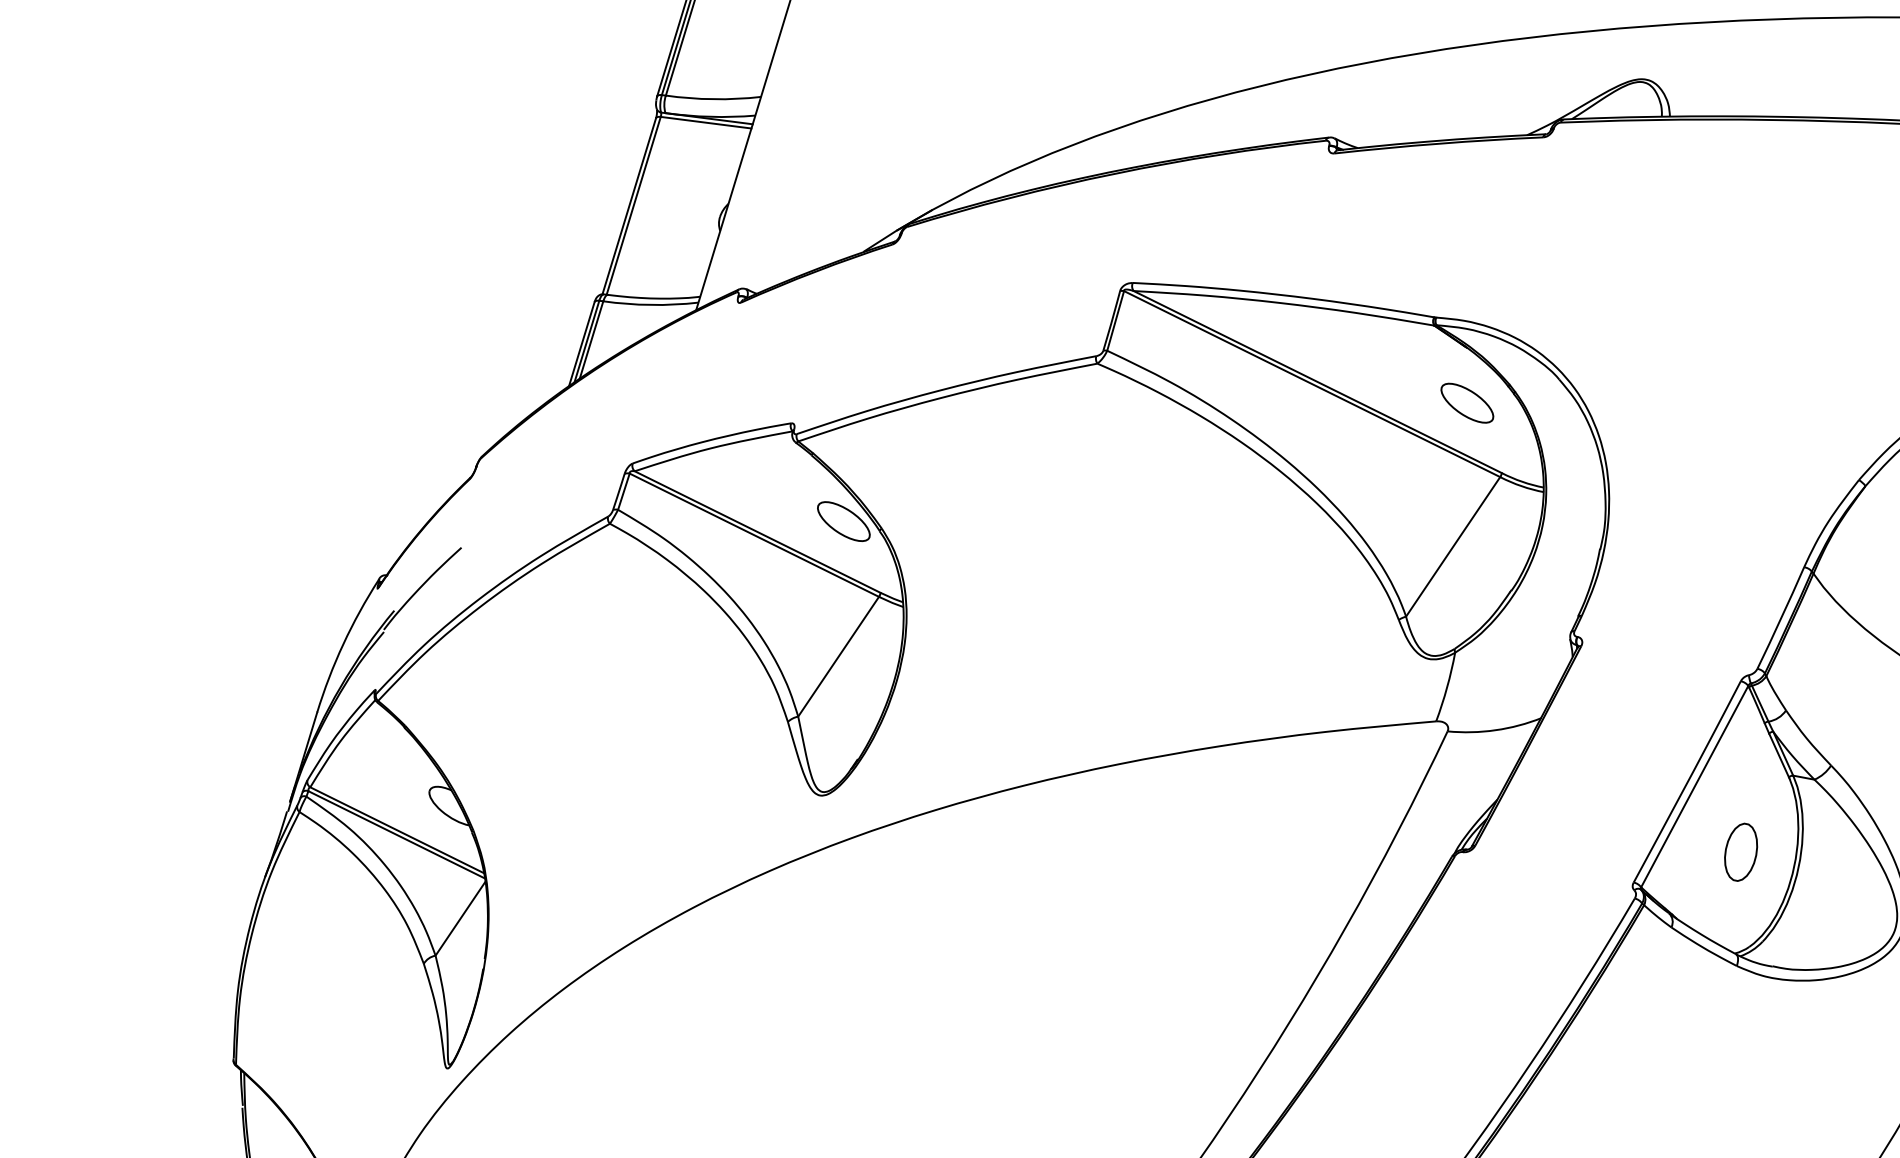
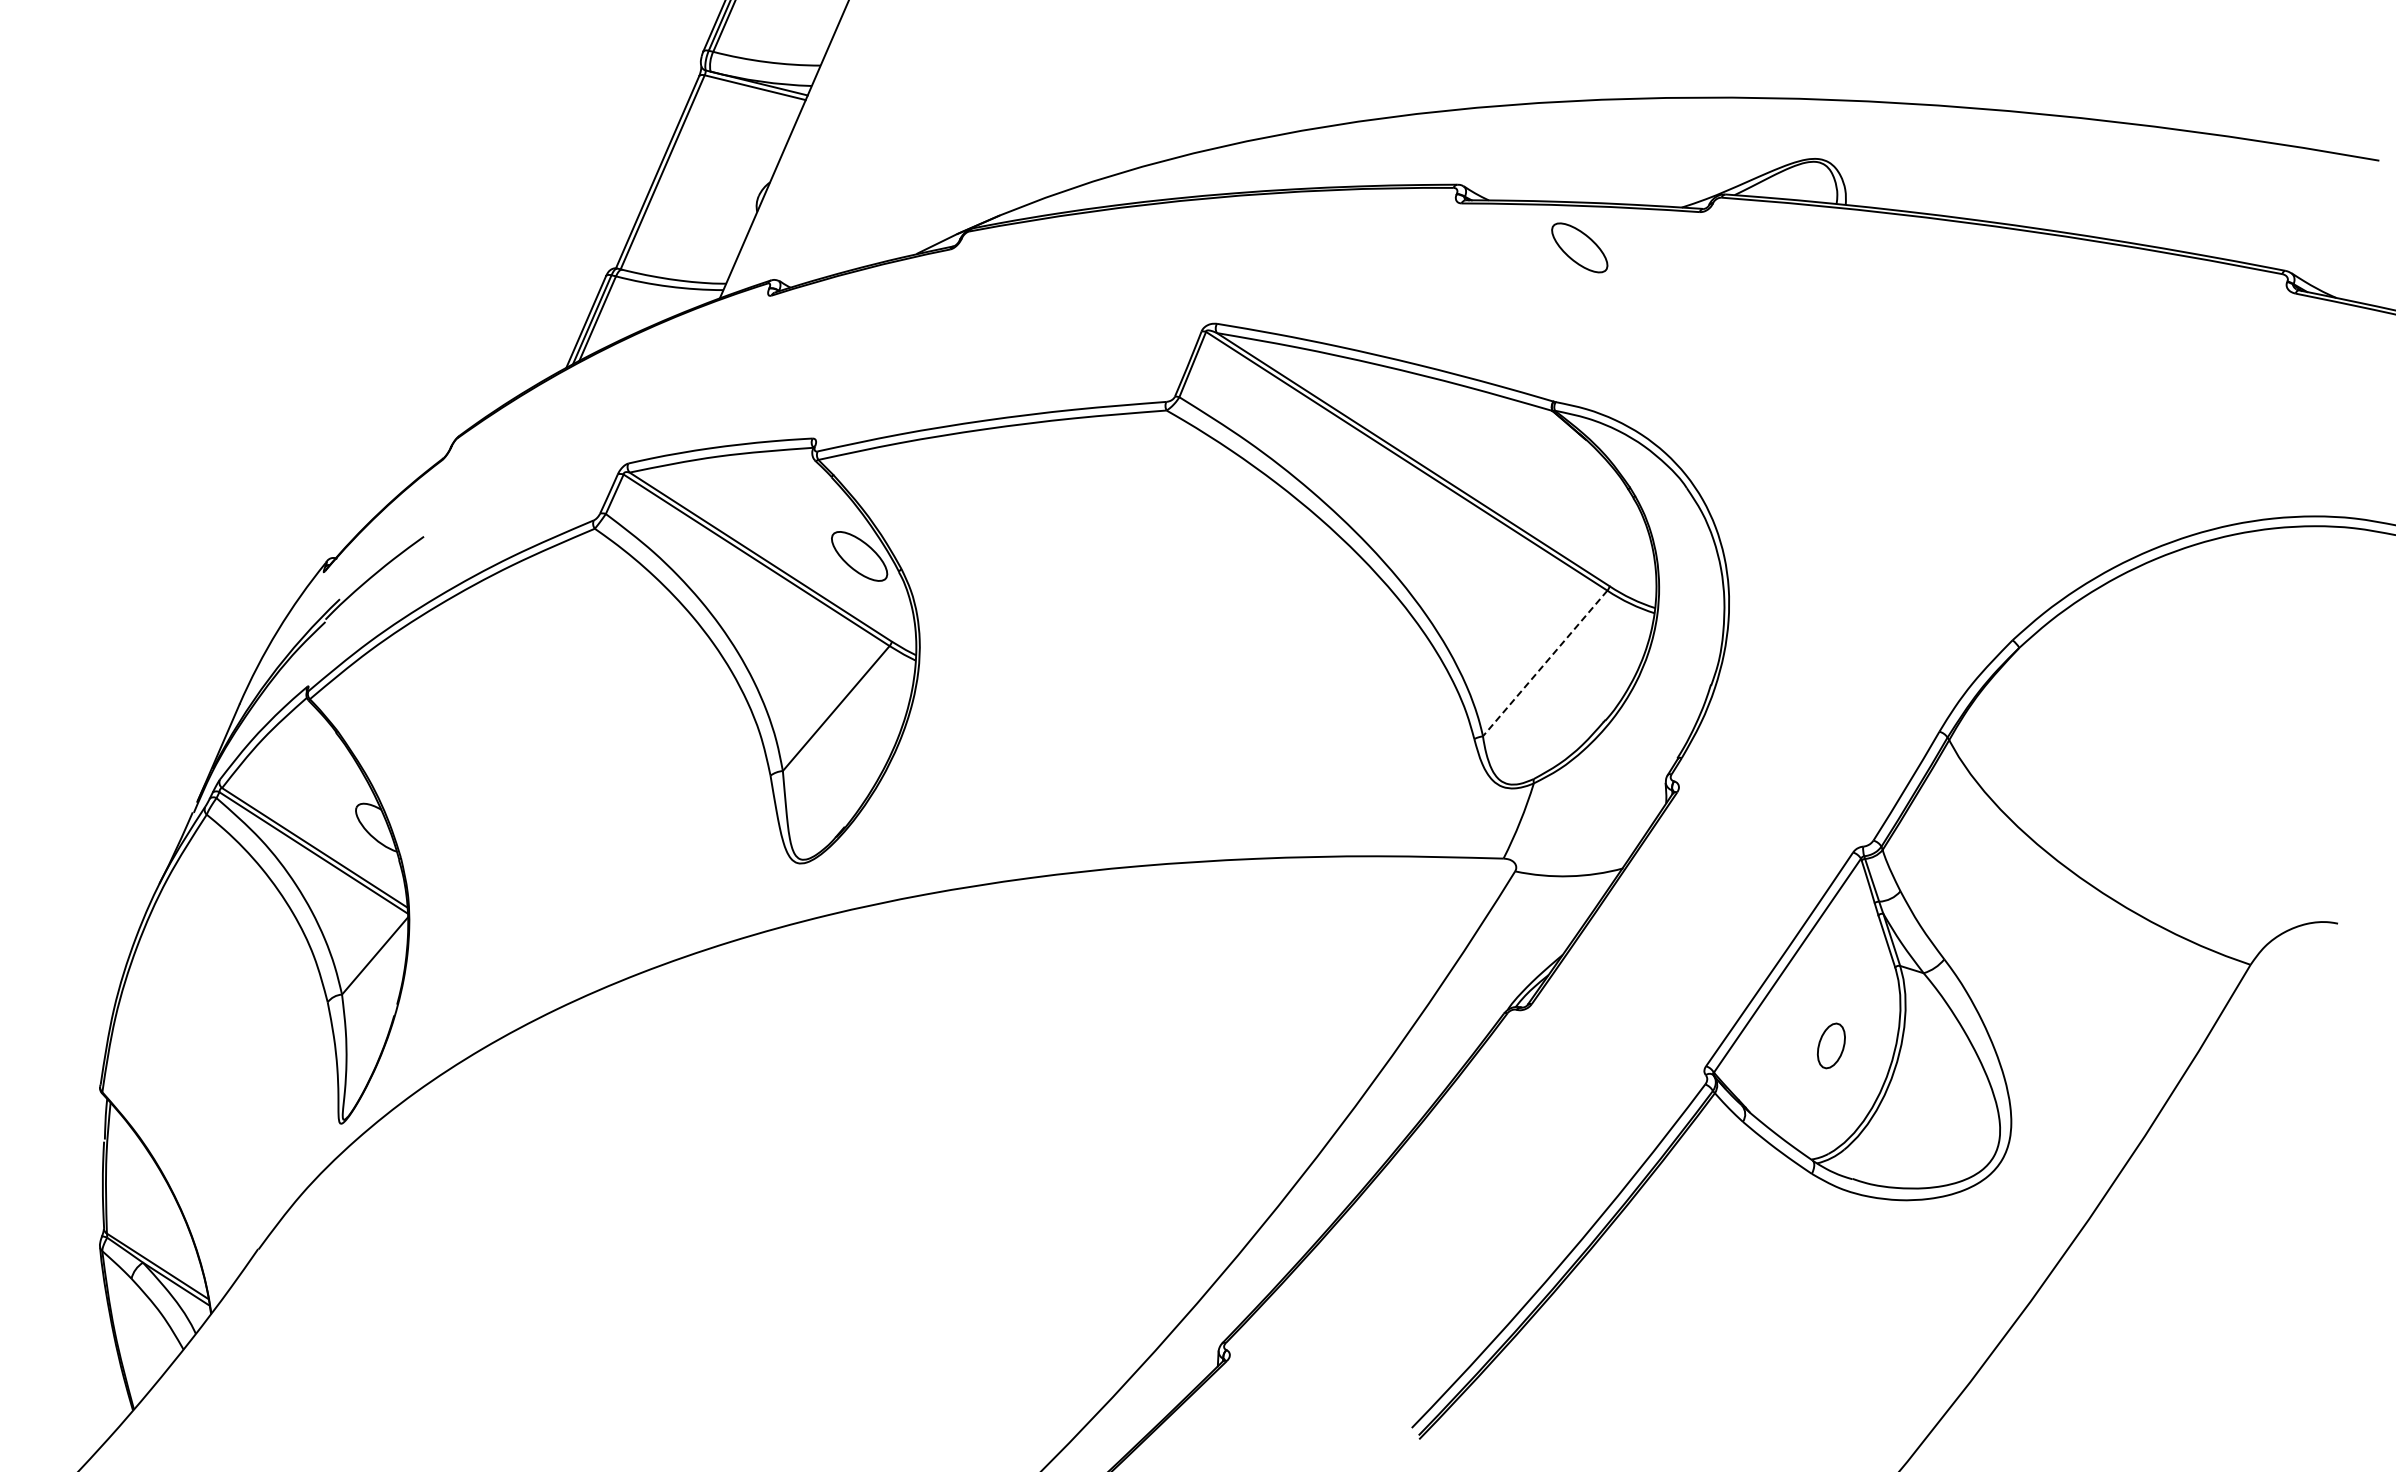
part: (1467, 402) -> (1579, 247), moved
line: (1453, 546) -> (1545, 663), solid -> dashed
part: (1741, 851) -> (1831, 1045), size x0.7

